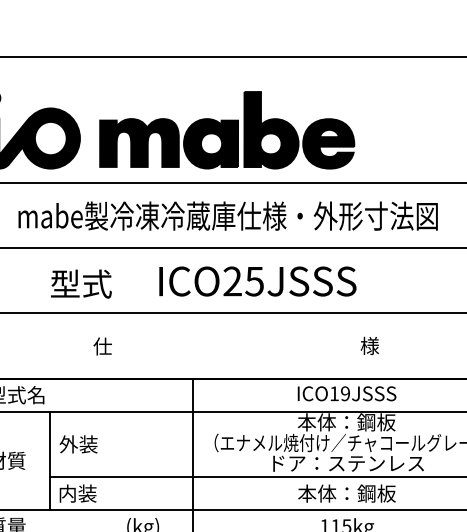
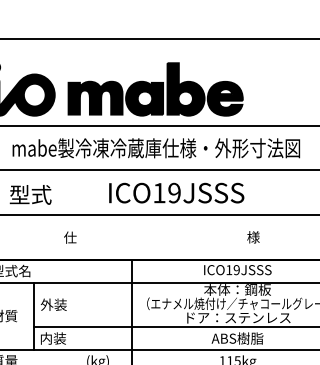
text: (242, 280) -> (166, 192), ICO25JSSS -> ICO19JSSS
text: (81, 283) -> (30, 194), moved
text: (346, 493) -> (237, 338), 本体：鋼板 -> ABS樹脂

